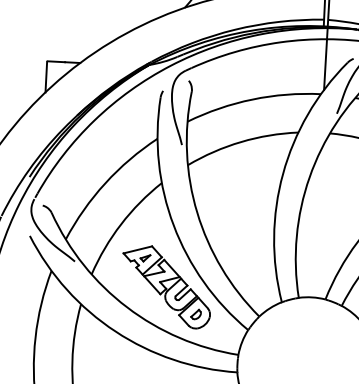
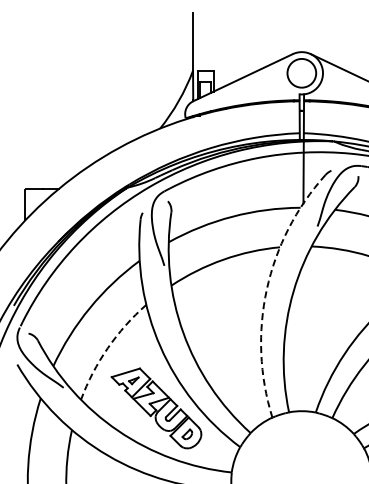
arc: (282, 174) -> (266, 289), solid -> dashed
arc: (120, 224) -> (107, 348), solid -> dashed

